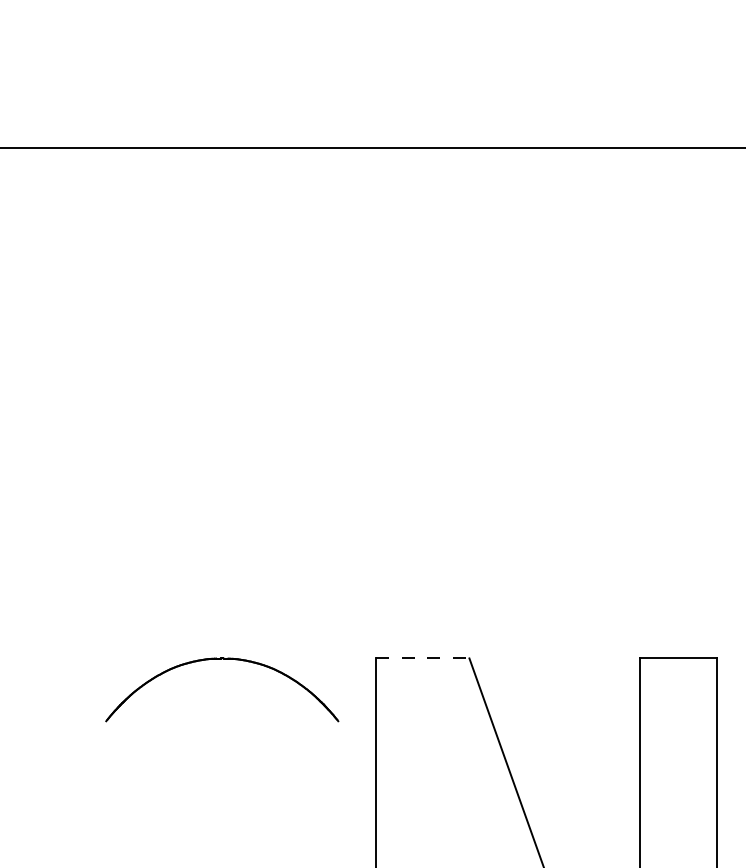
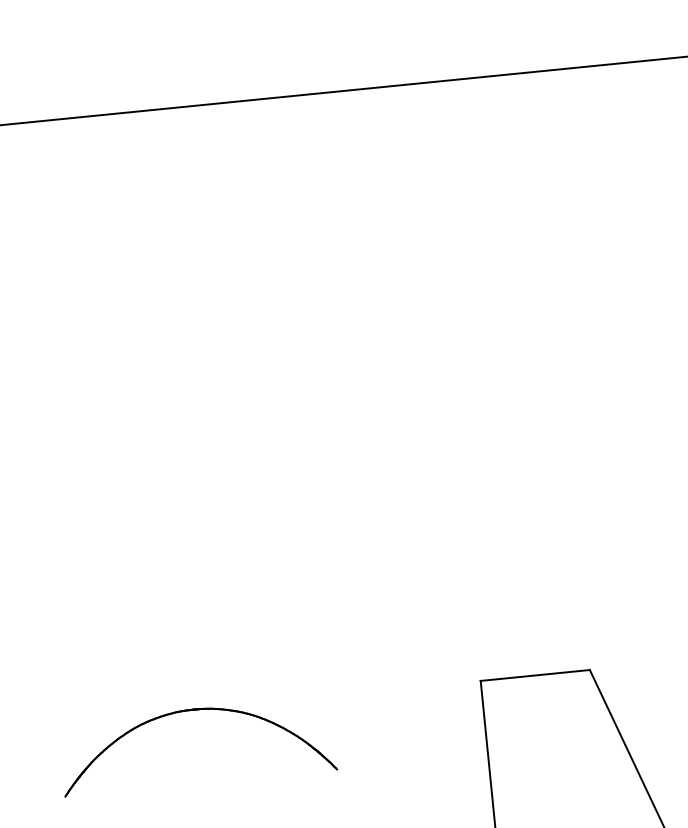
line: (422, 658) -> (534, 675), dashed -> solid
part: (222, 659) -> (194, 710), moved

